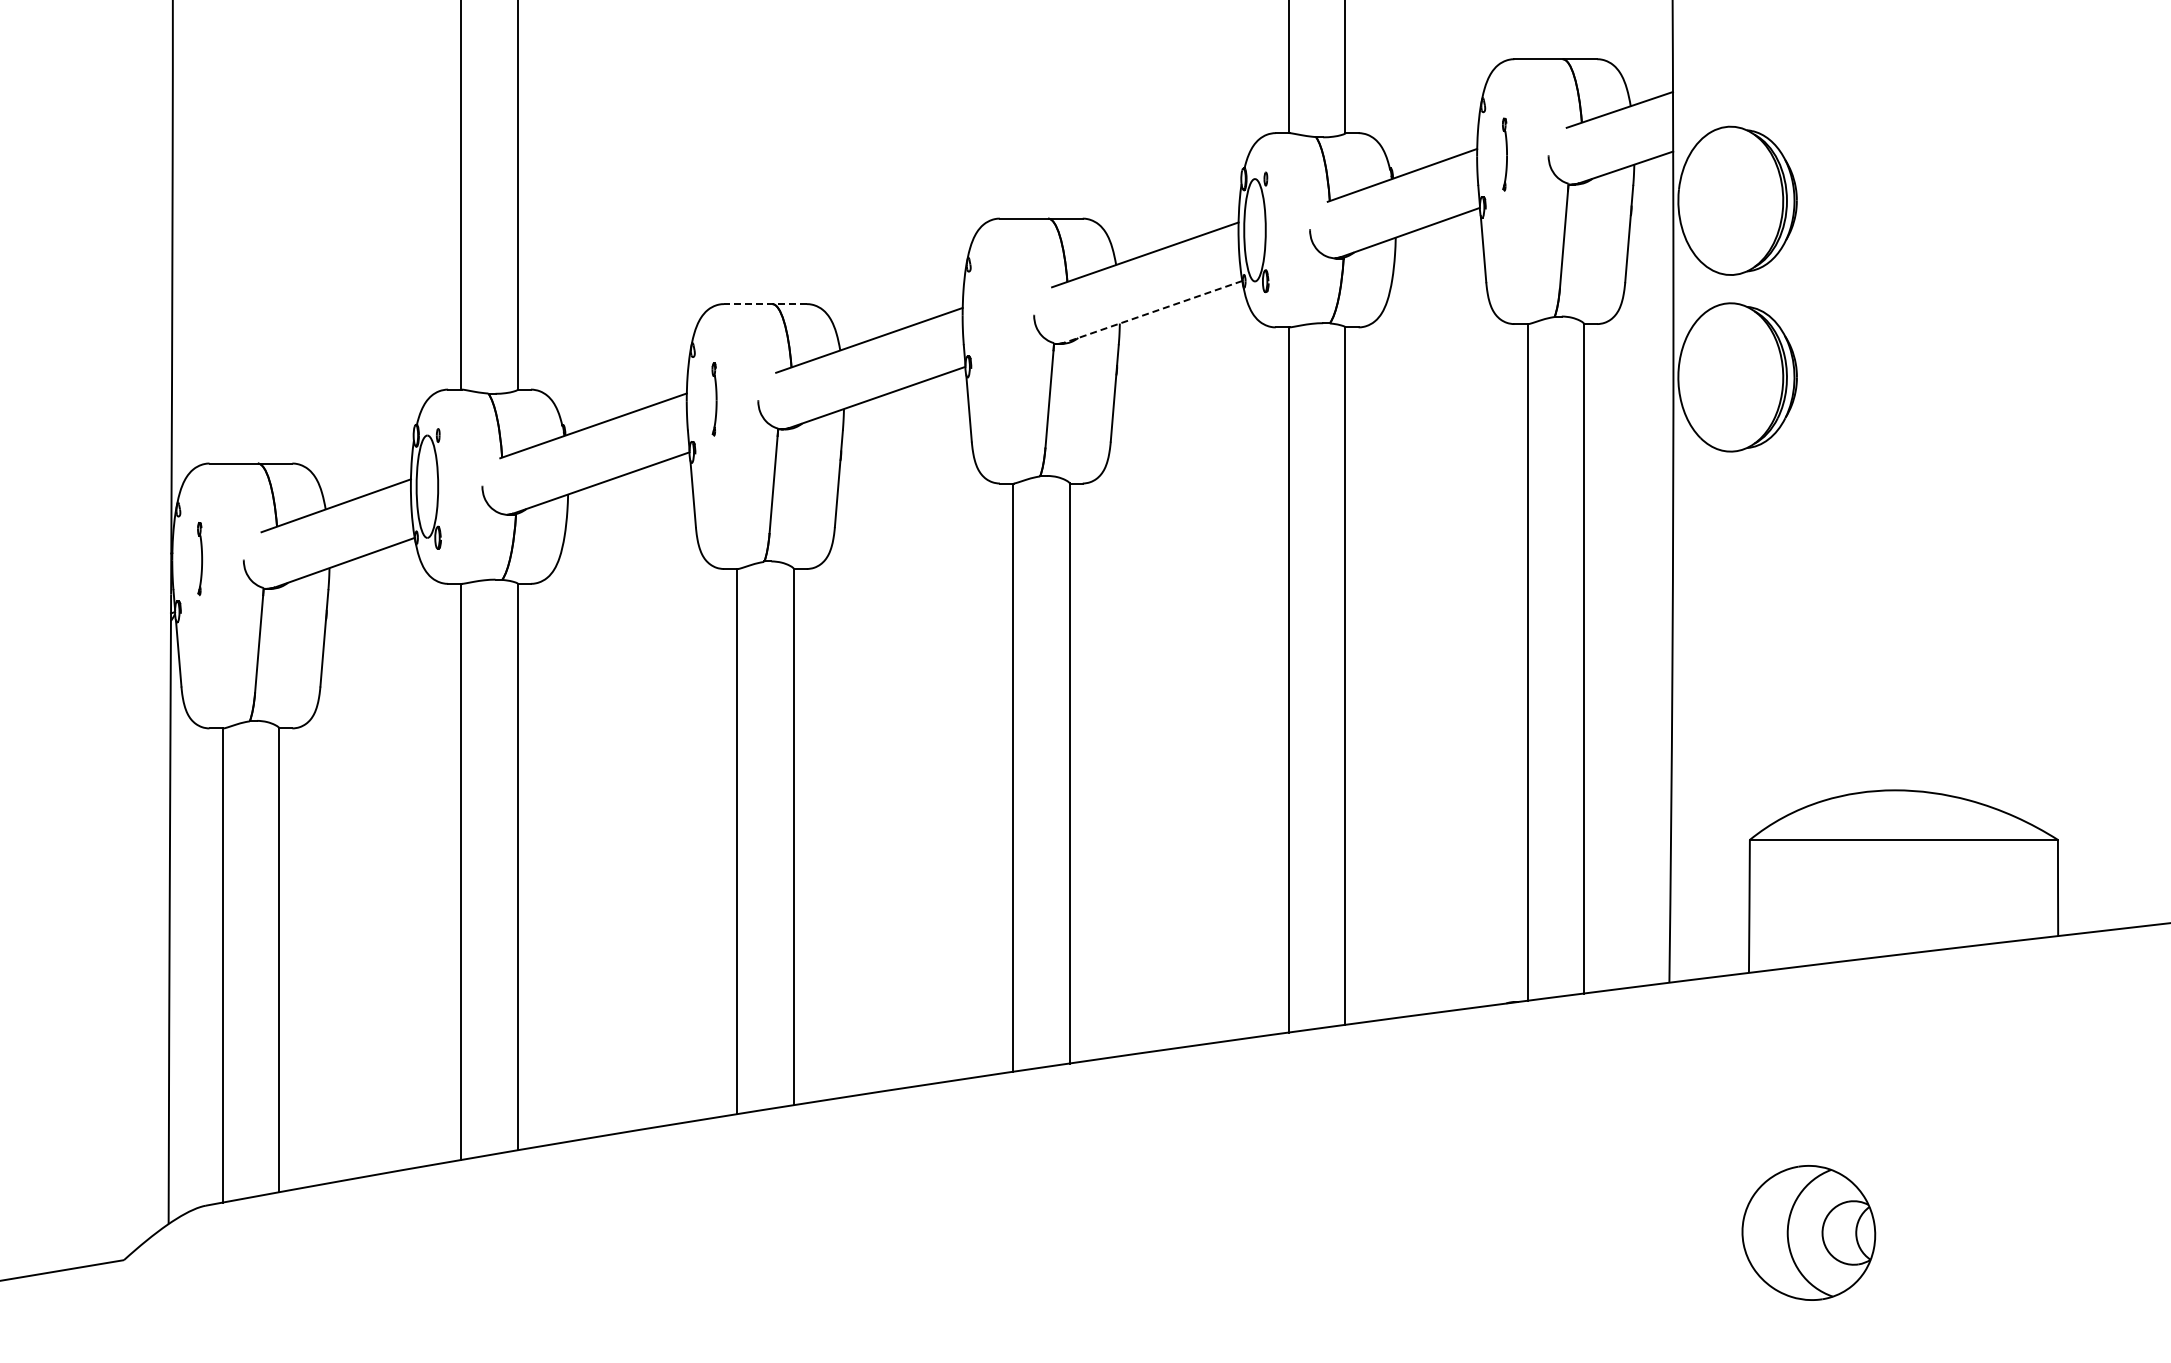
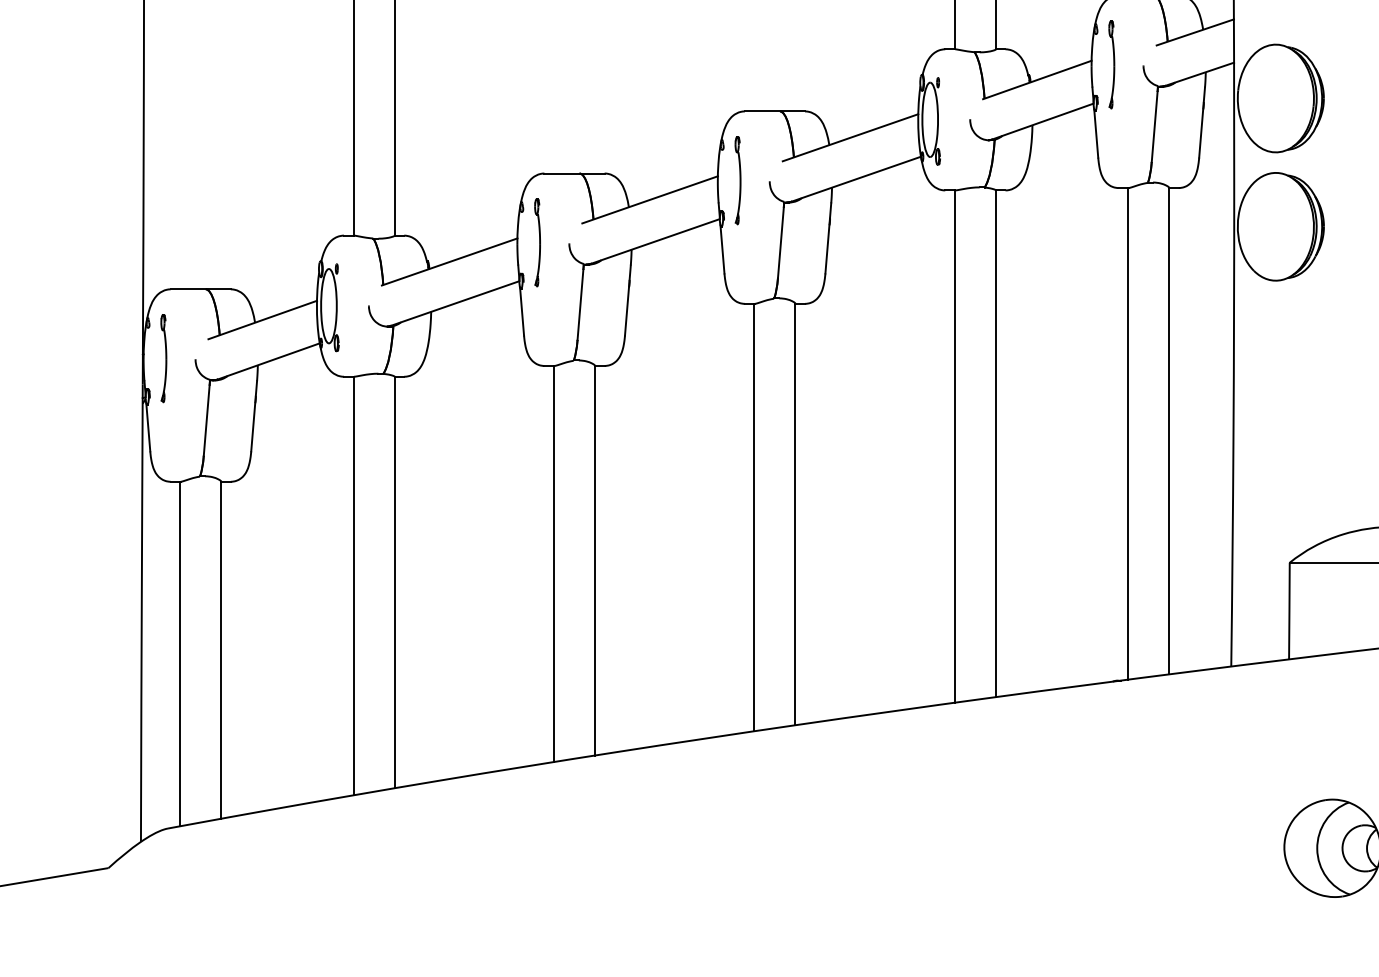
part: (1504, 154) -> (1111, 64), size x1.67
line: (764, 304) -> (573, 173), dashed -> solid
line: (1153, 311) -> (856, 178), dashed -> solid
part: (990, 313) -> (738, 180), added
part: (714, 399) -> (537, 242), size x1.67
part: (199, 558) -> (163, 358), size x1.67

